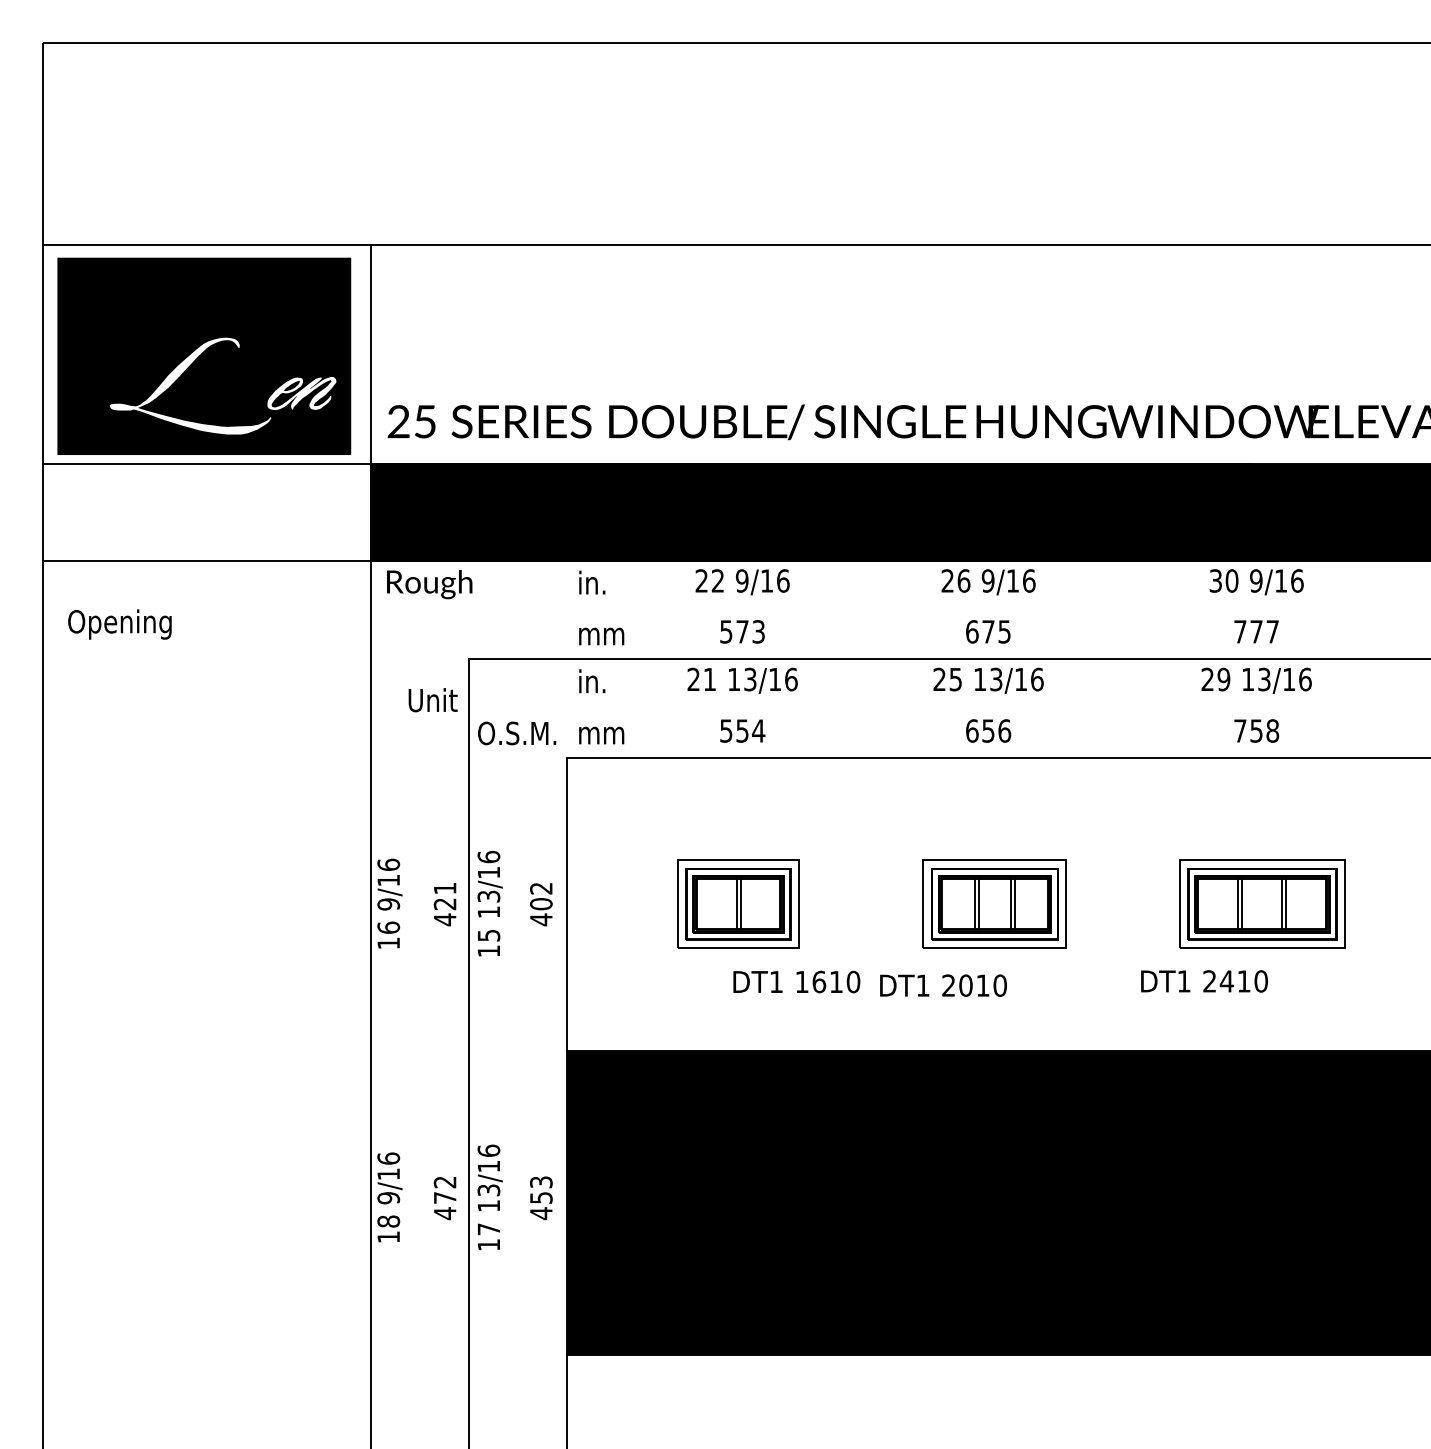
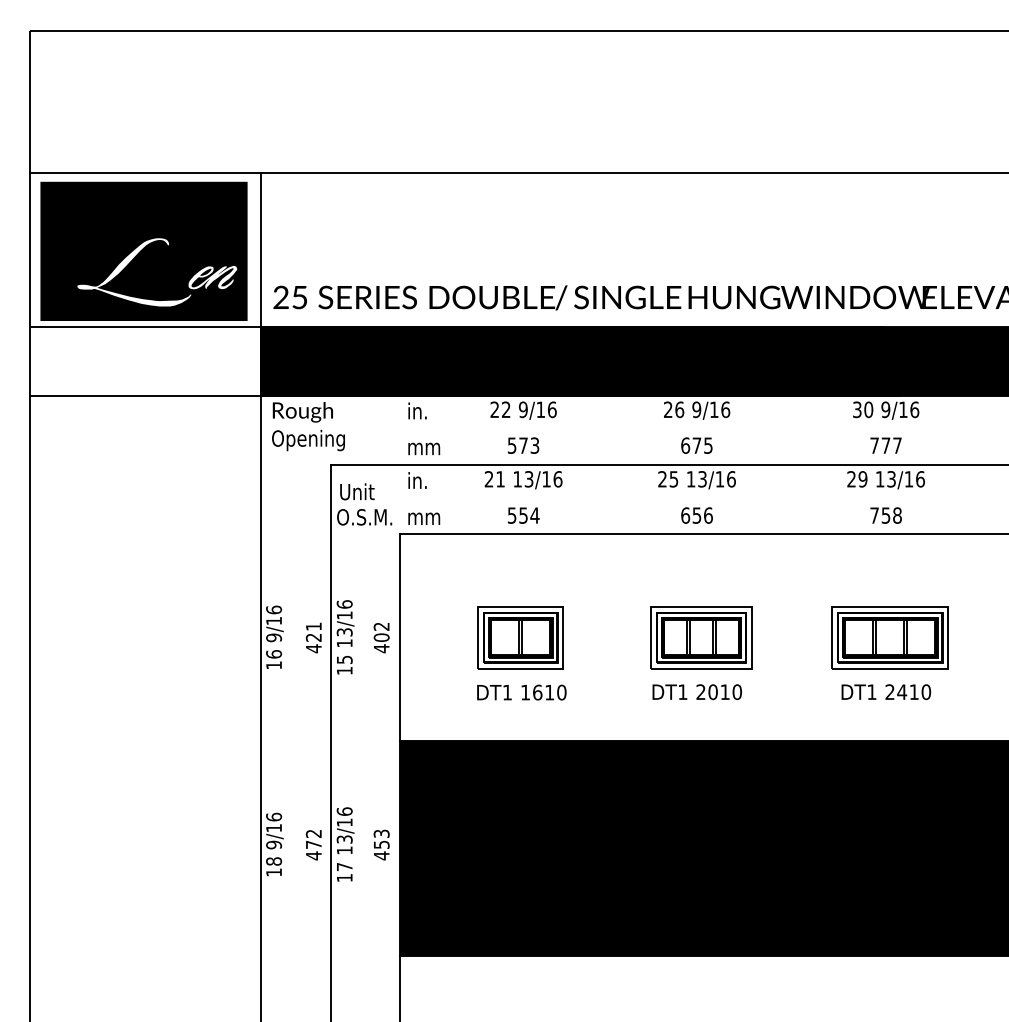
text: (119, 624) -> (308, 440), moved
text: (433, 699) -> (357, 491), moved
text: (796, 981) -> (521, 692), moved
text: (1204, 981) -> (886, 692), moved
text: (942, 986) -> (696, 692), moved

